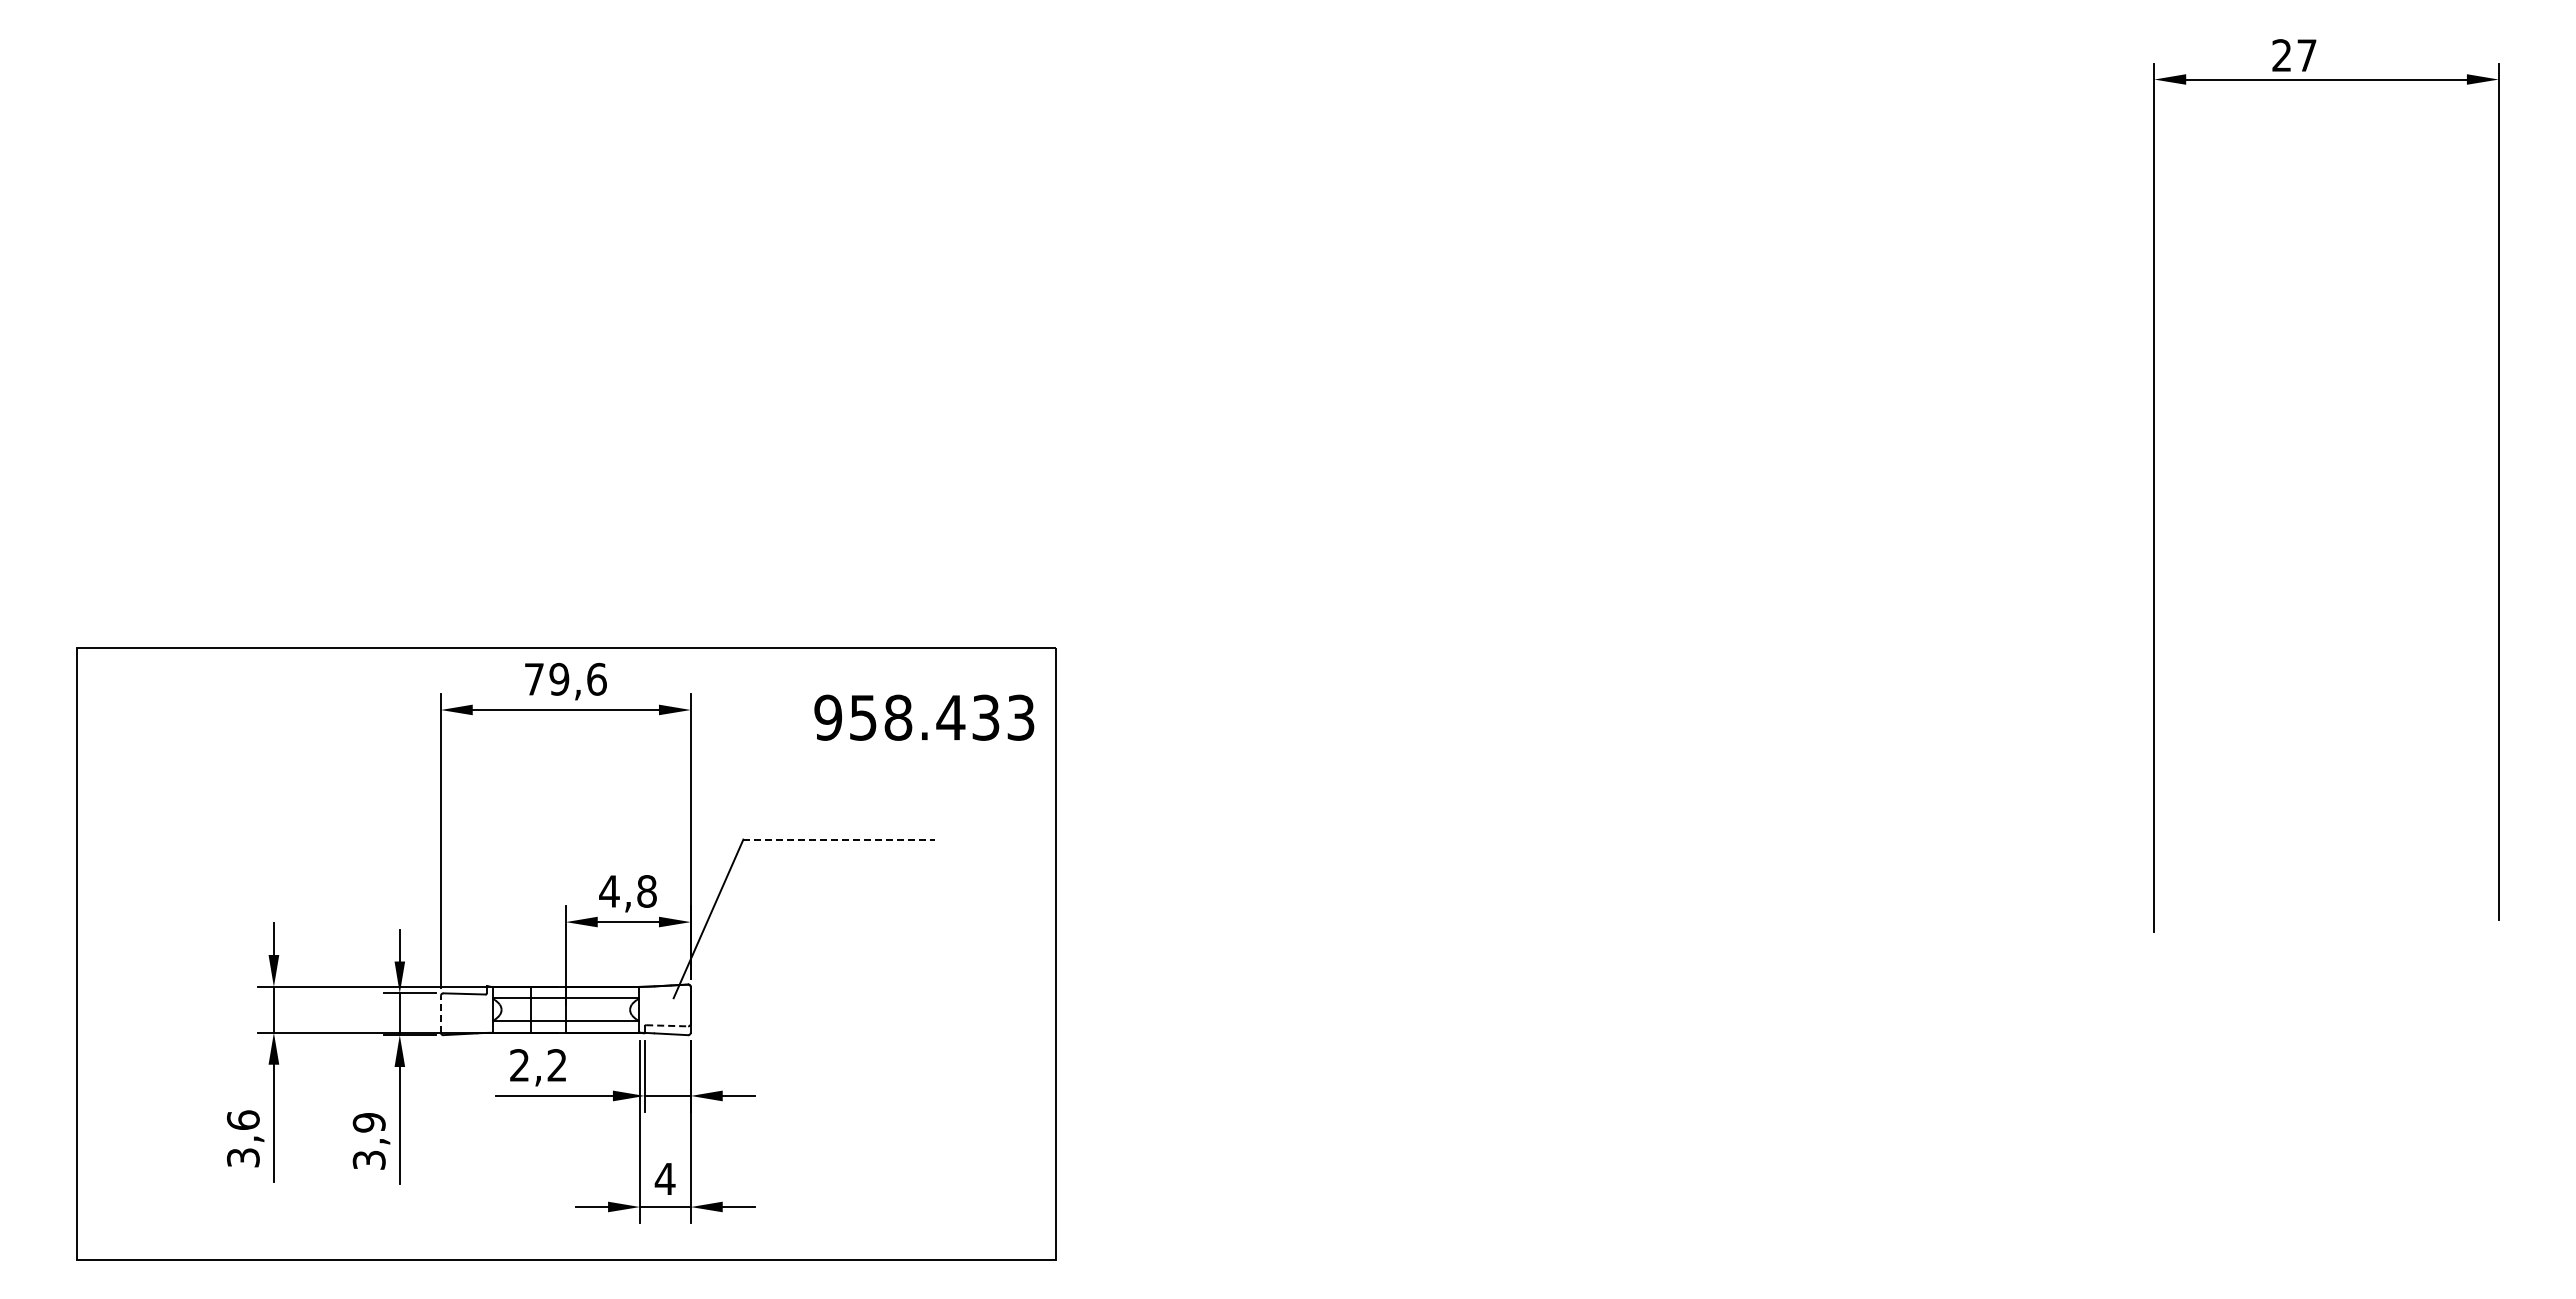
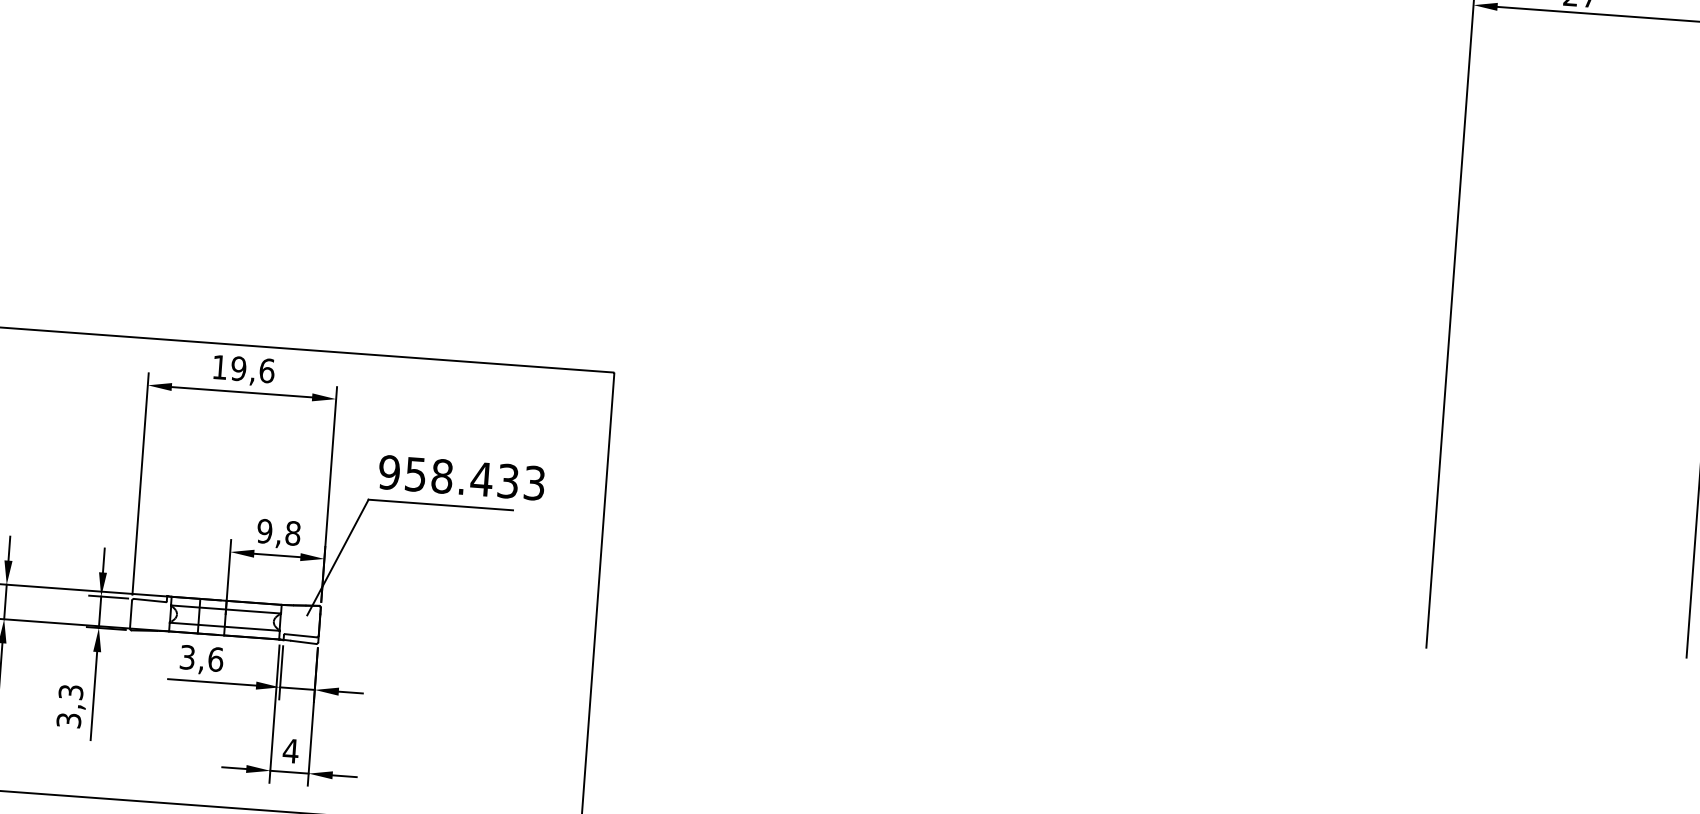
text: (534, 679) -> (220, 367), 79,6 -> 19,6
text: (924, 717) -> (461, 477), moved
line: (839, 839) -> (440, 504), dashed -> solid
text: (609, 891) -> (264, 531), 4,8 -> 9,8
line: (440, 1013) -> (130, 613), dashed -> solid
line: (667, 1025) -> (301, 635), dashed -> solid
text: (538, 1065) -> (201, 658), 2,2 -> 3,6
text: (368, 1122) -> (70, 692), 3,9 -> 3,3

